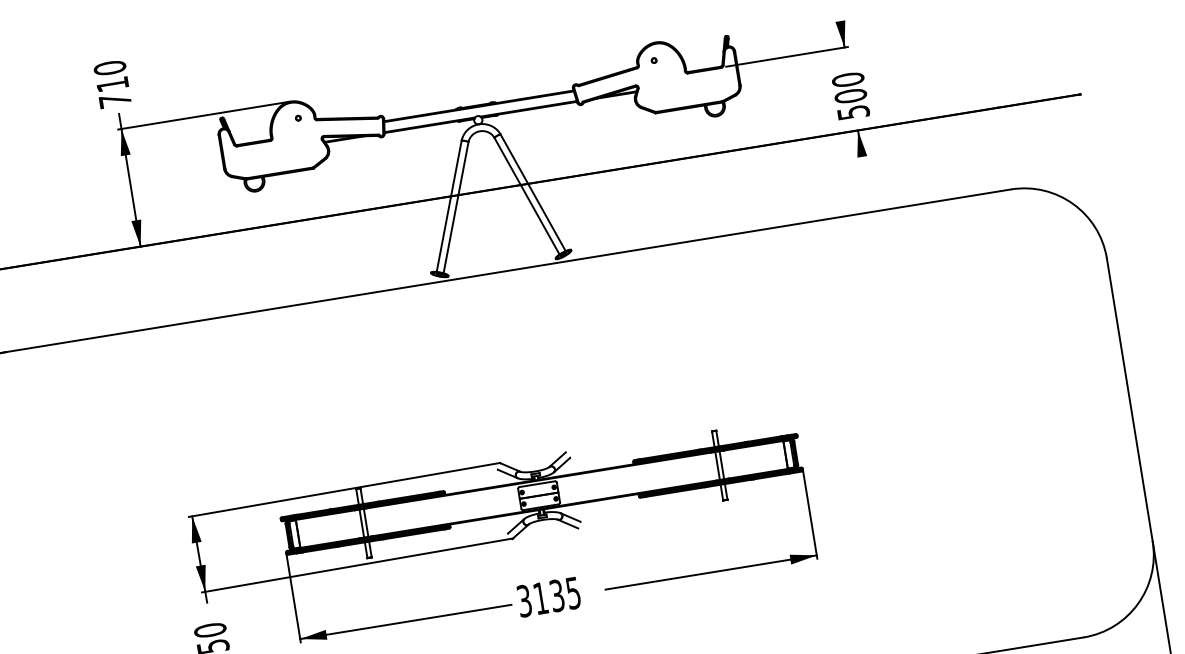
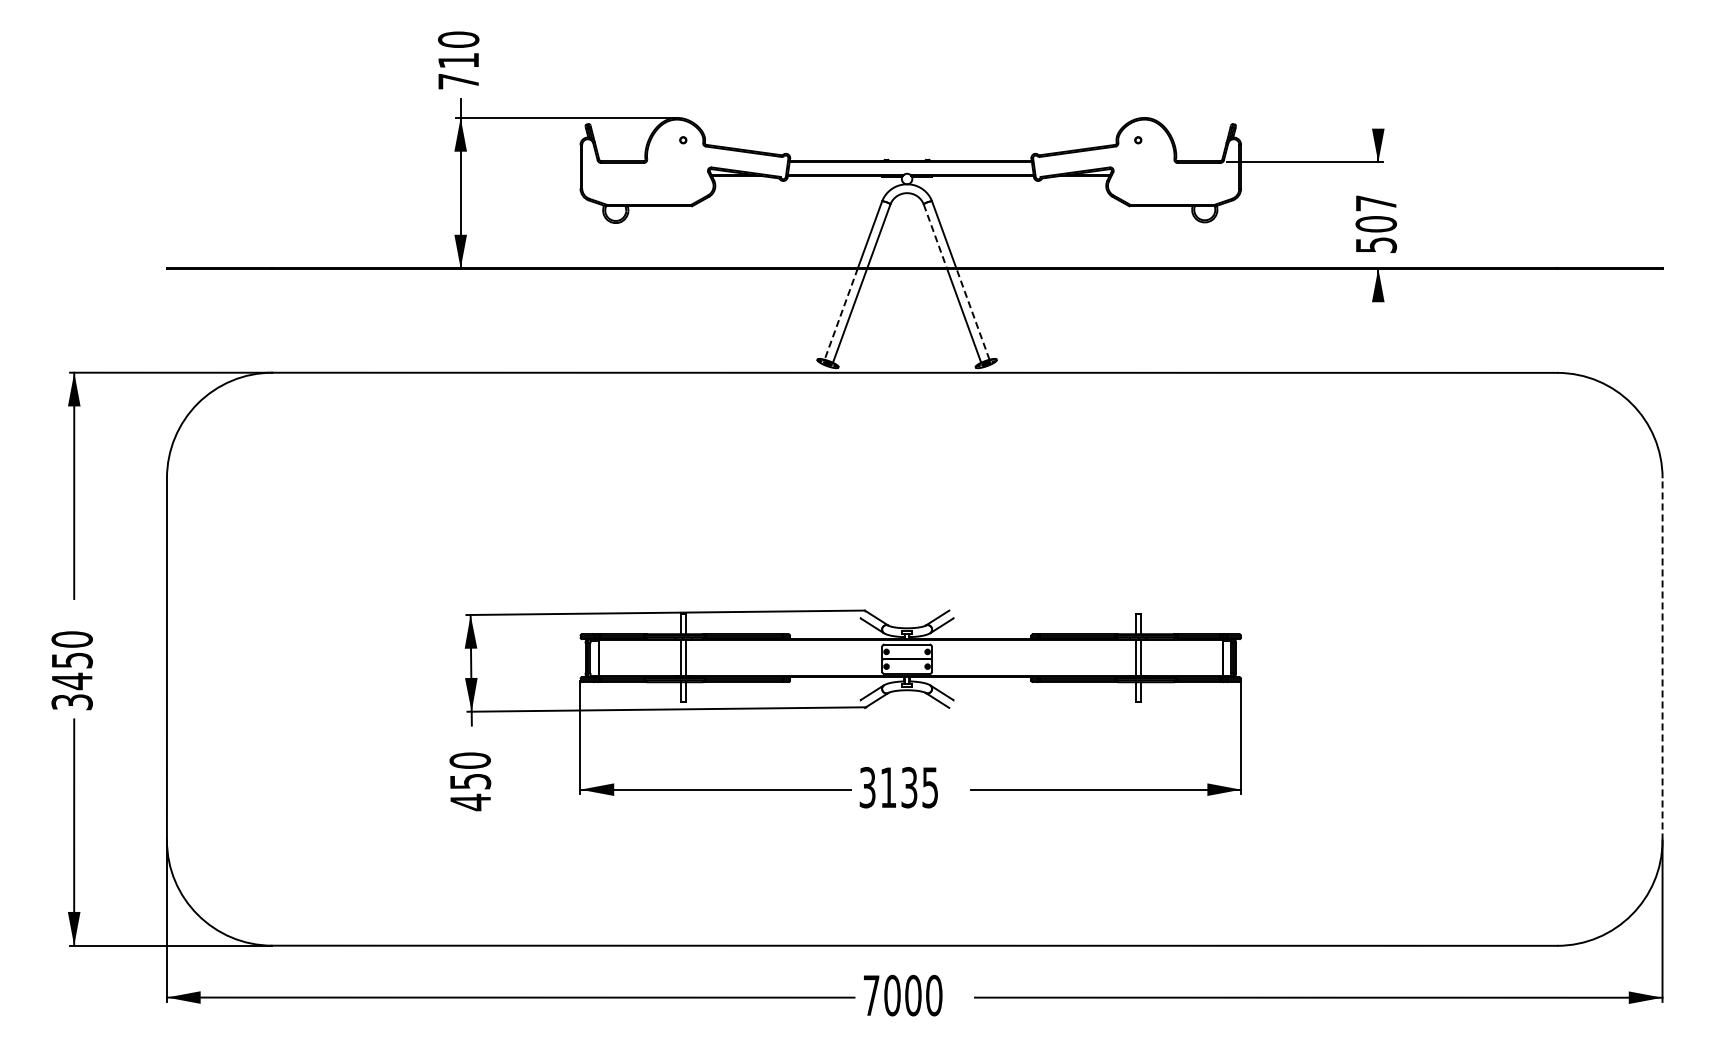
text: (848, 79) -> (1376, 203), 500 -> 507
line: (507, 161) -> (935, 236), solid -> dashed
line: (547, 217) -> (973, 314), solid -> dashed
line: (444, 234) -> (841, 314), solid -> dashed
line: (1129, 399) -> (1662, 658), solid -> dashed

